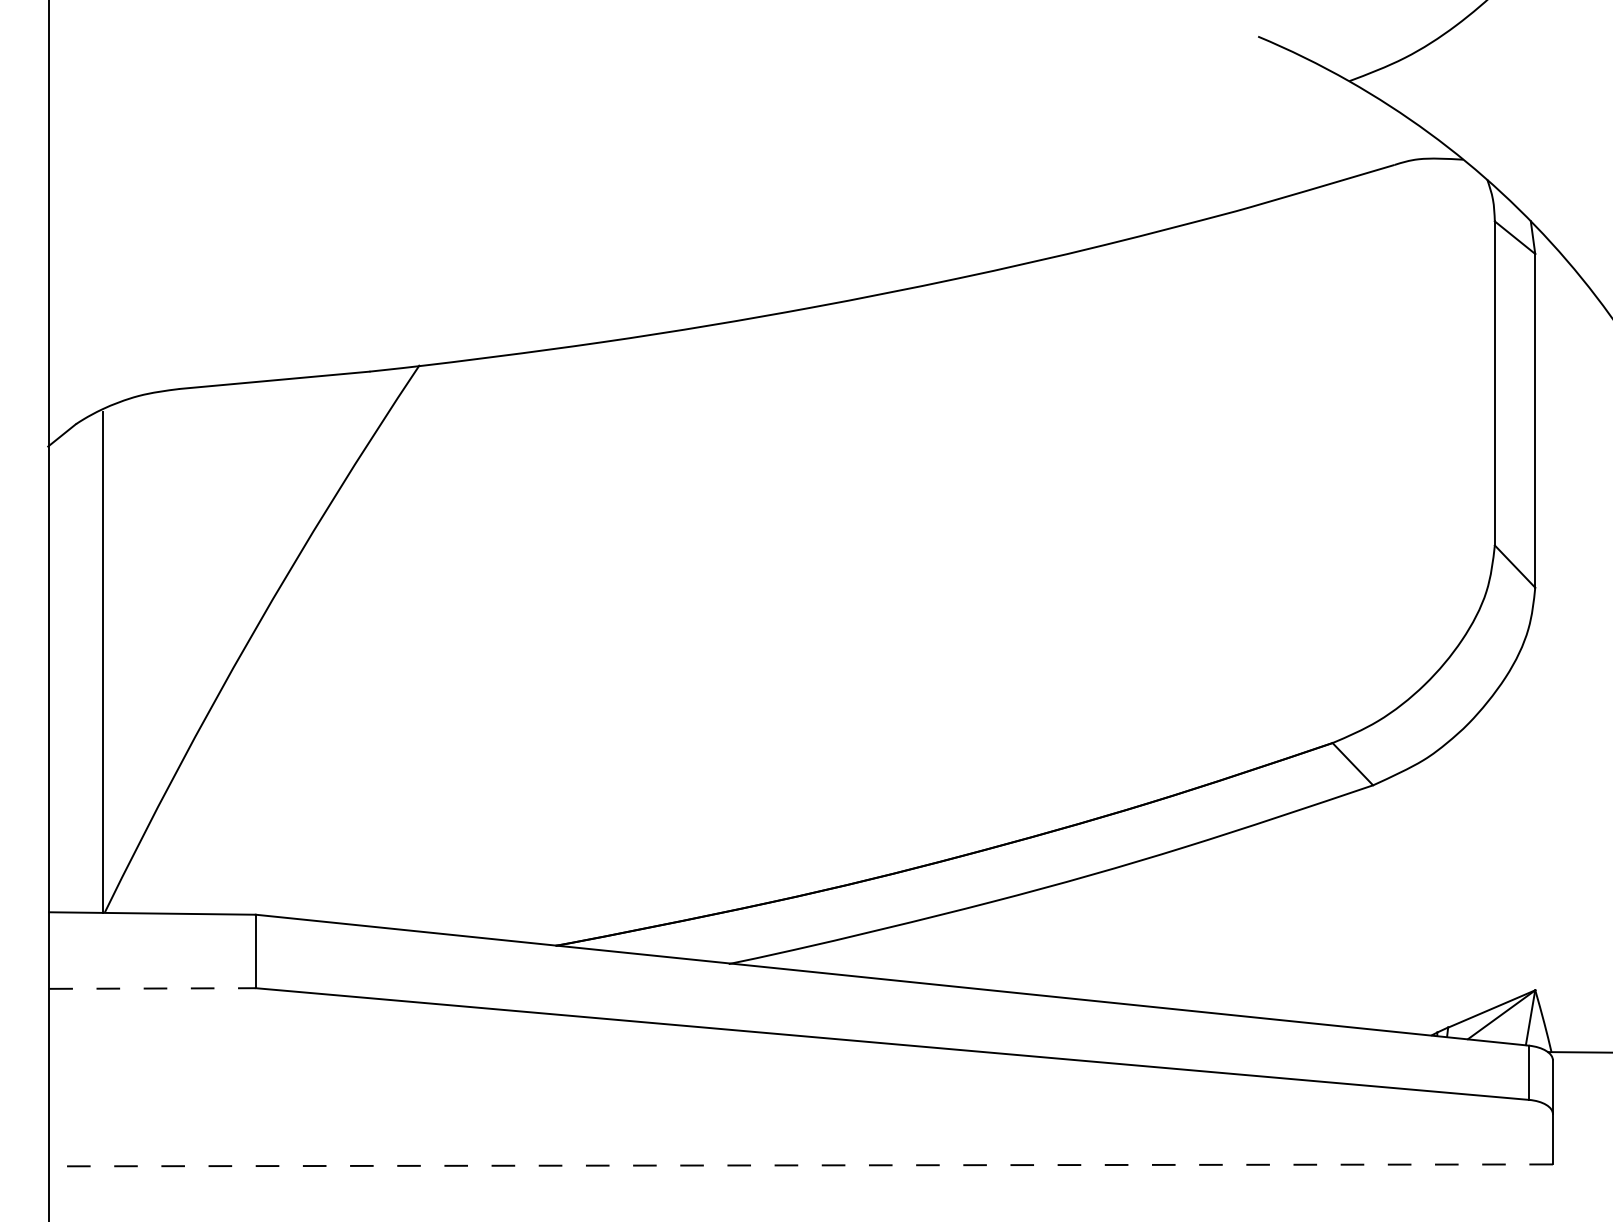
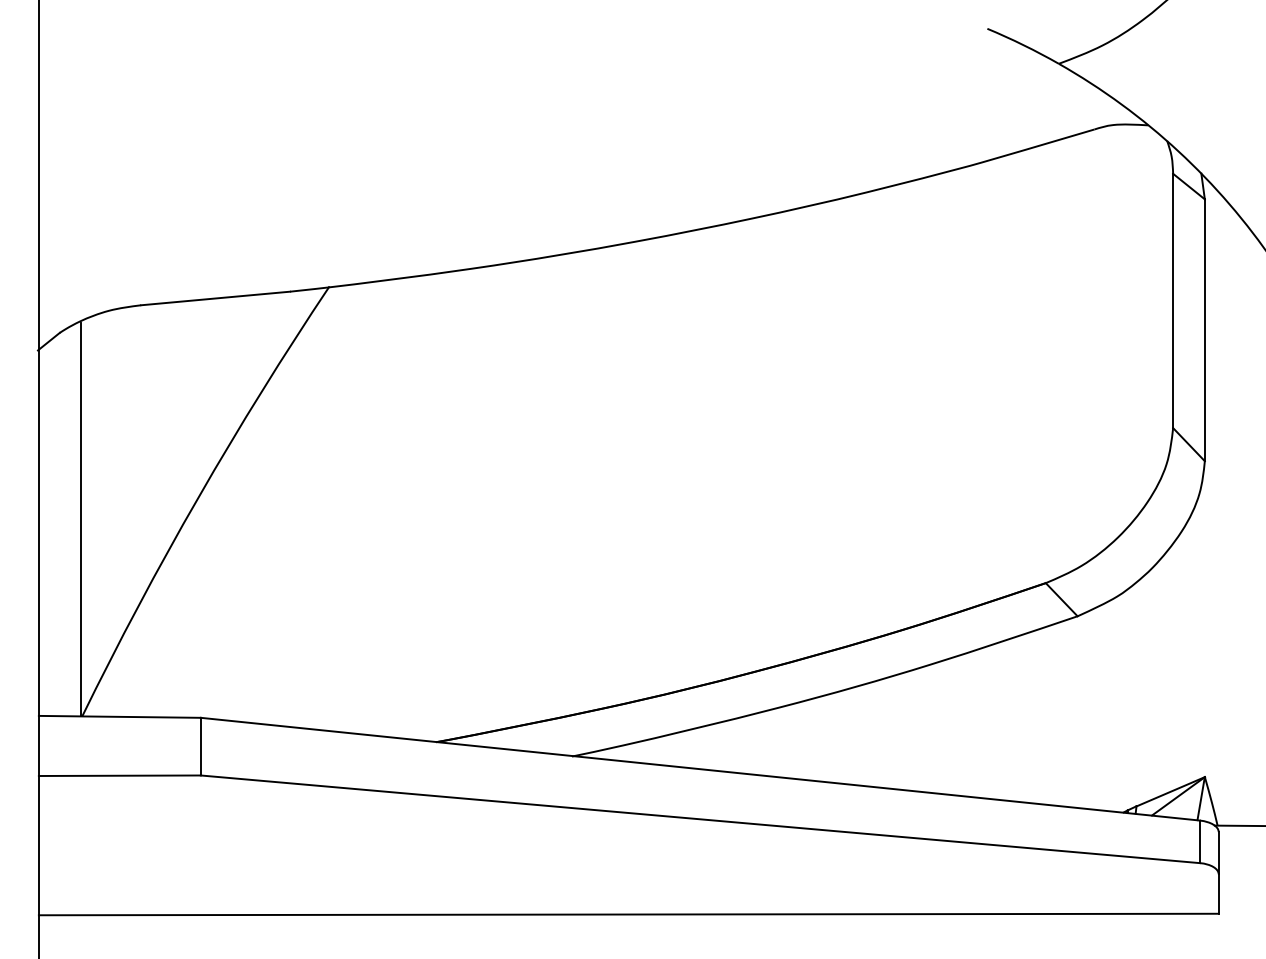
line: (152, 988) -> (119, 775), dashed -> solid
line: (800, 1165) -> (628, 914), dashed -> solid

